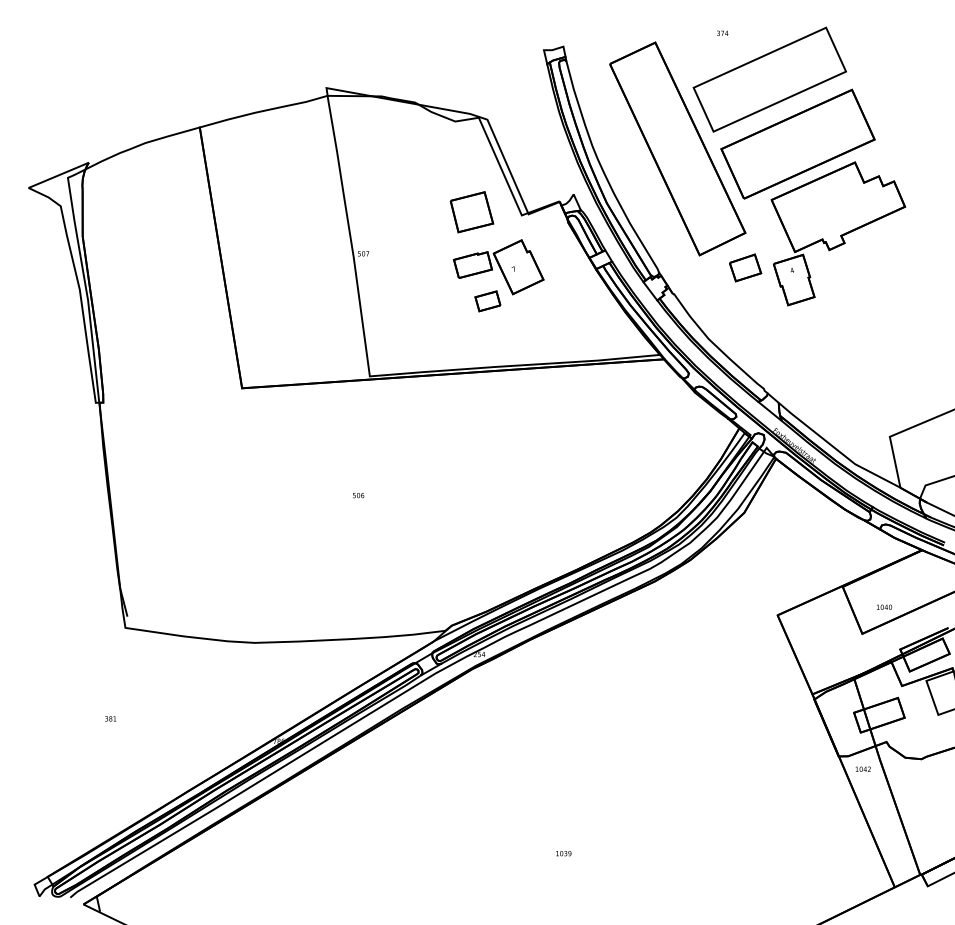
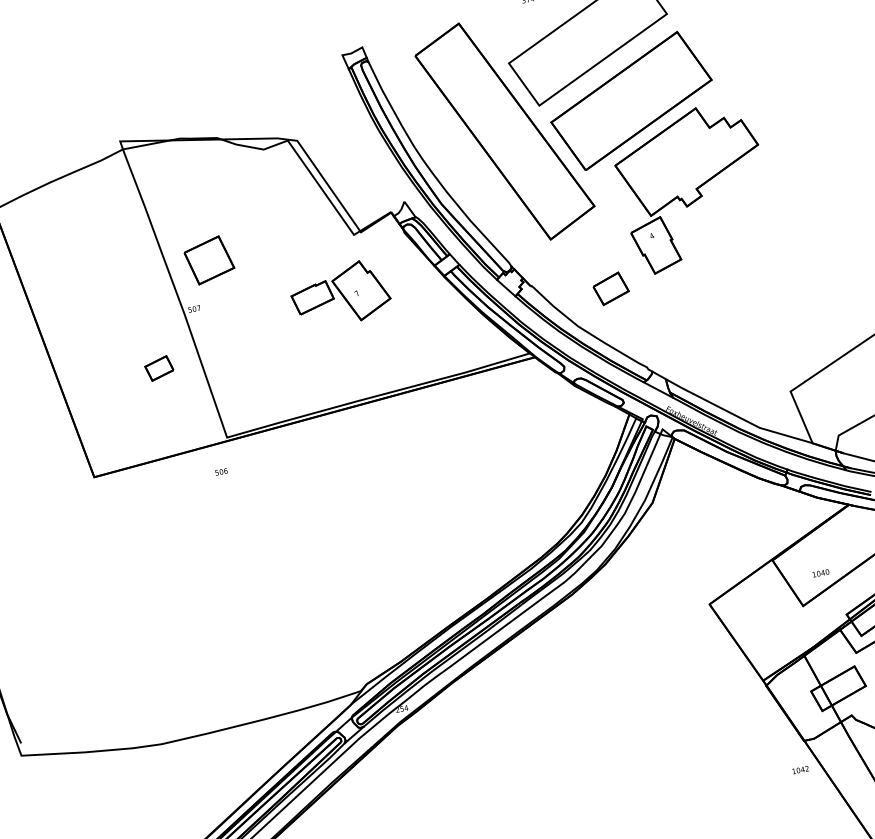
part: (471, 212) -> (208, 260), moved
part: (745, 267) -> (611, 288), moved
part: (487, 301) -> (158, 368), moved
text: (358, 495) -> (221, 471), moved
text: (862, 768) -> (799, 769), moved

